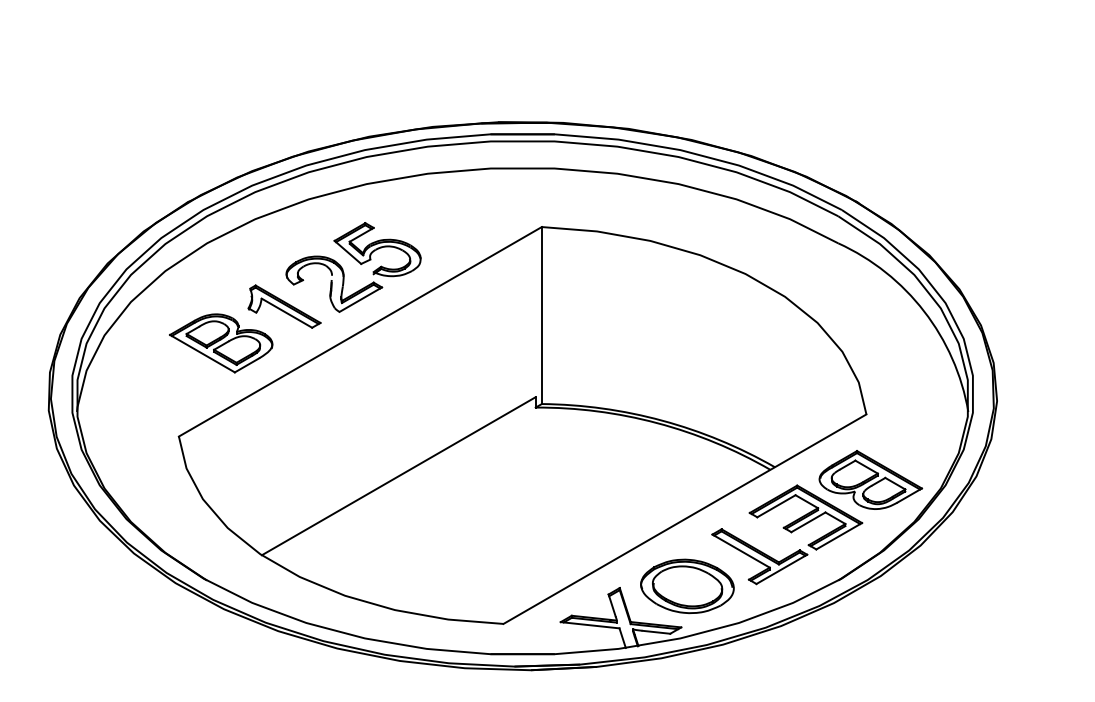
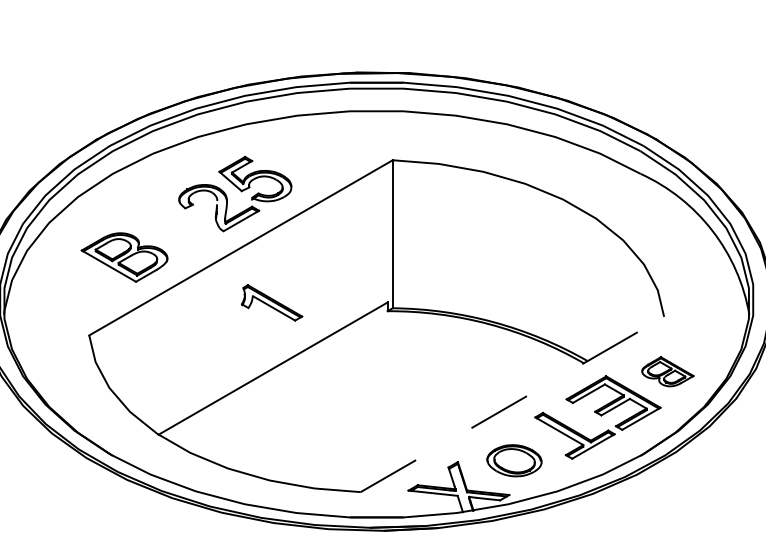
part: (284, 306) -> (272, 302), moved
part: (870, 479) -> (667, 371), size x0.6
line: (684, 519) -> (512, 404), solid -> dashed
part: (687, 586) -> (514, 460), size x0.7

